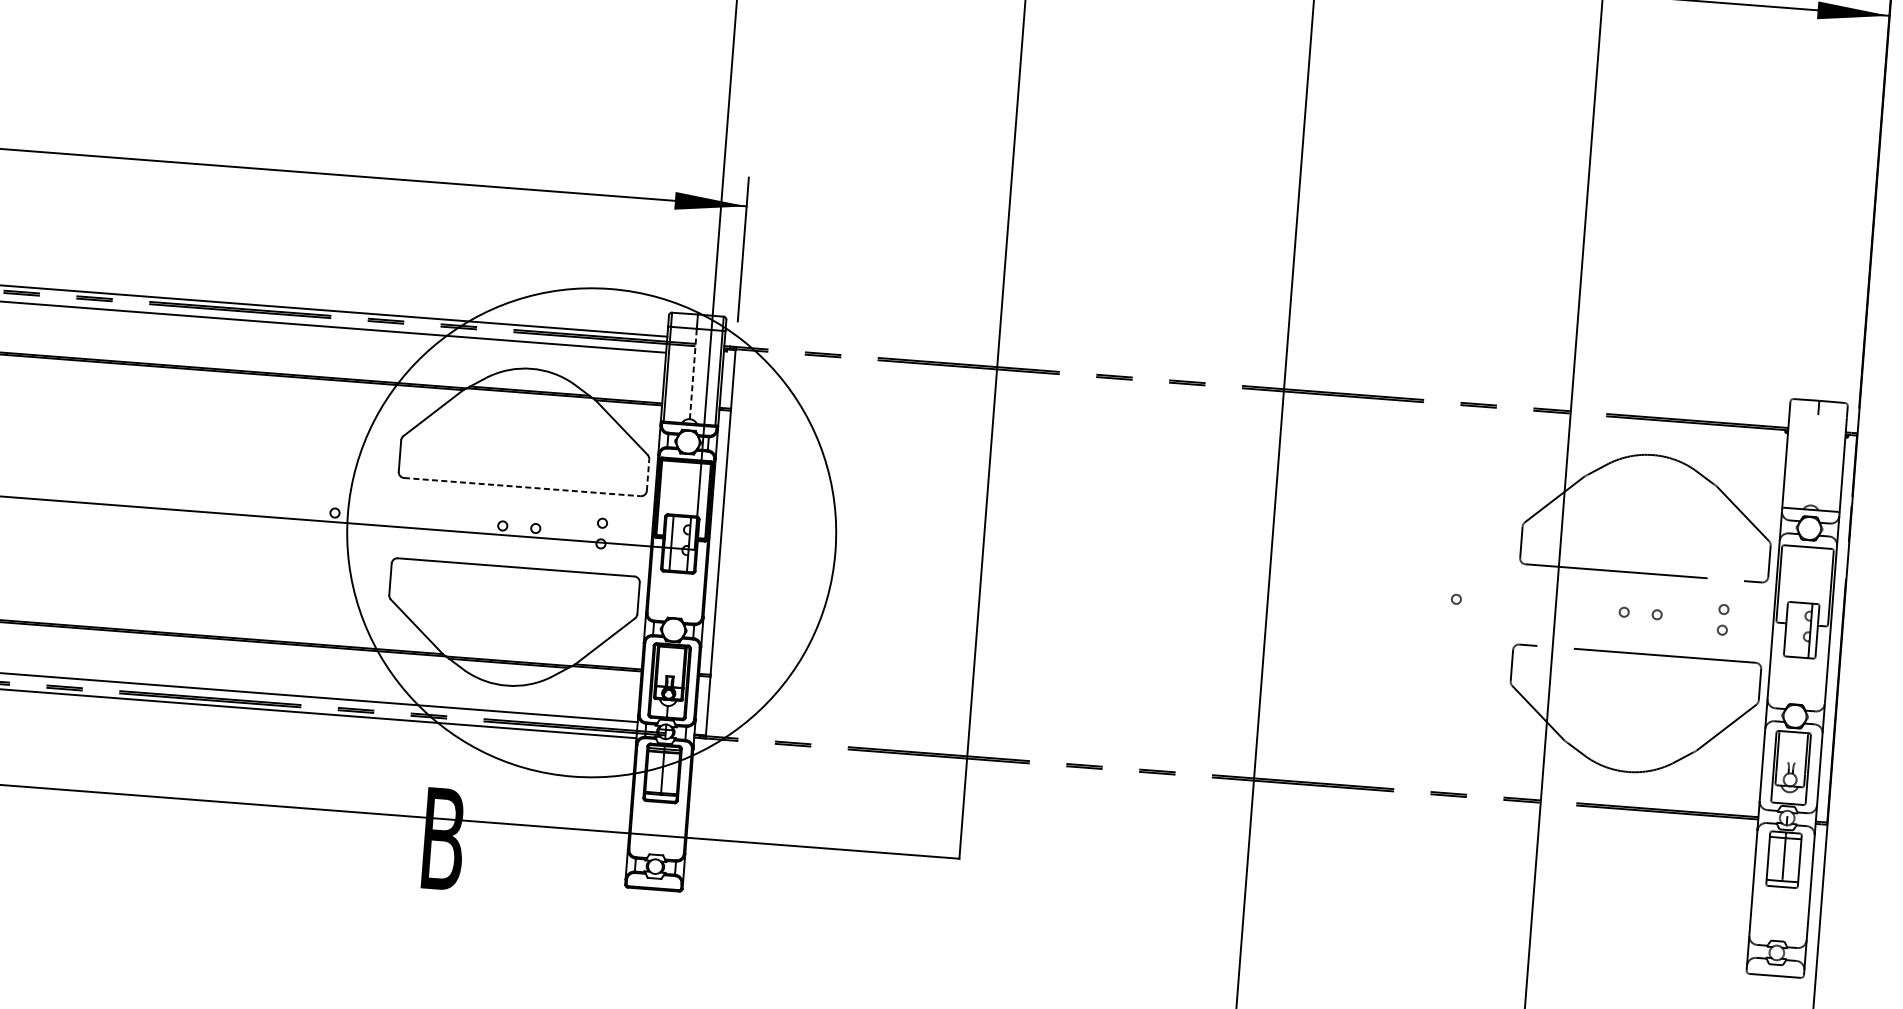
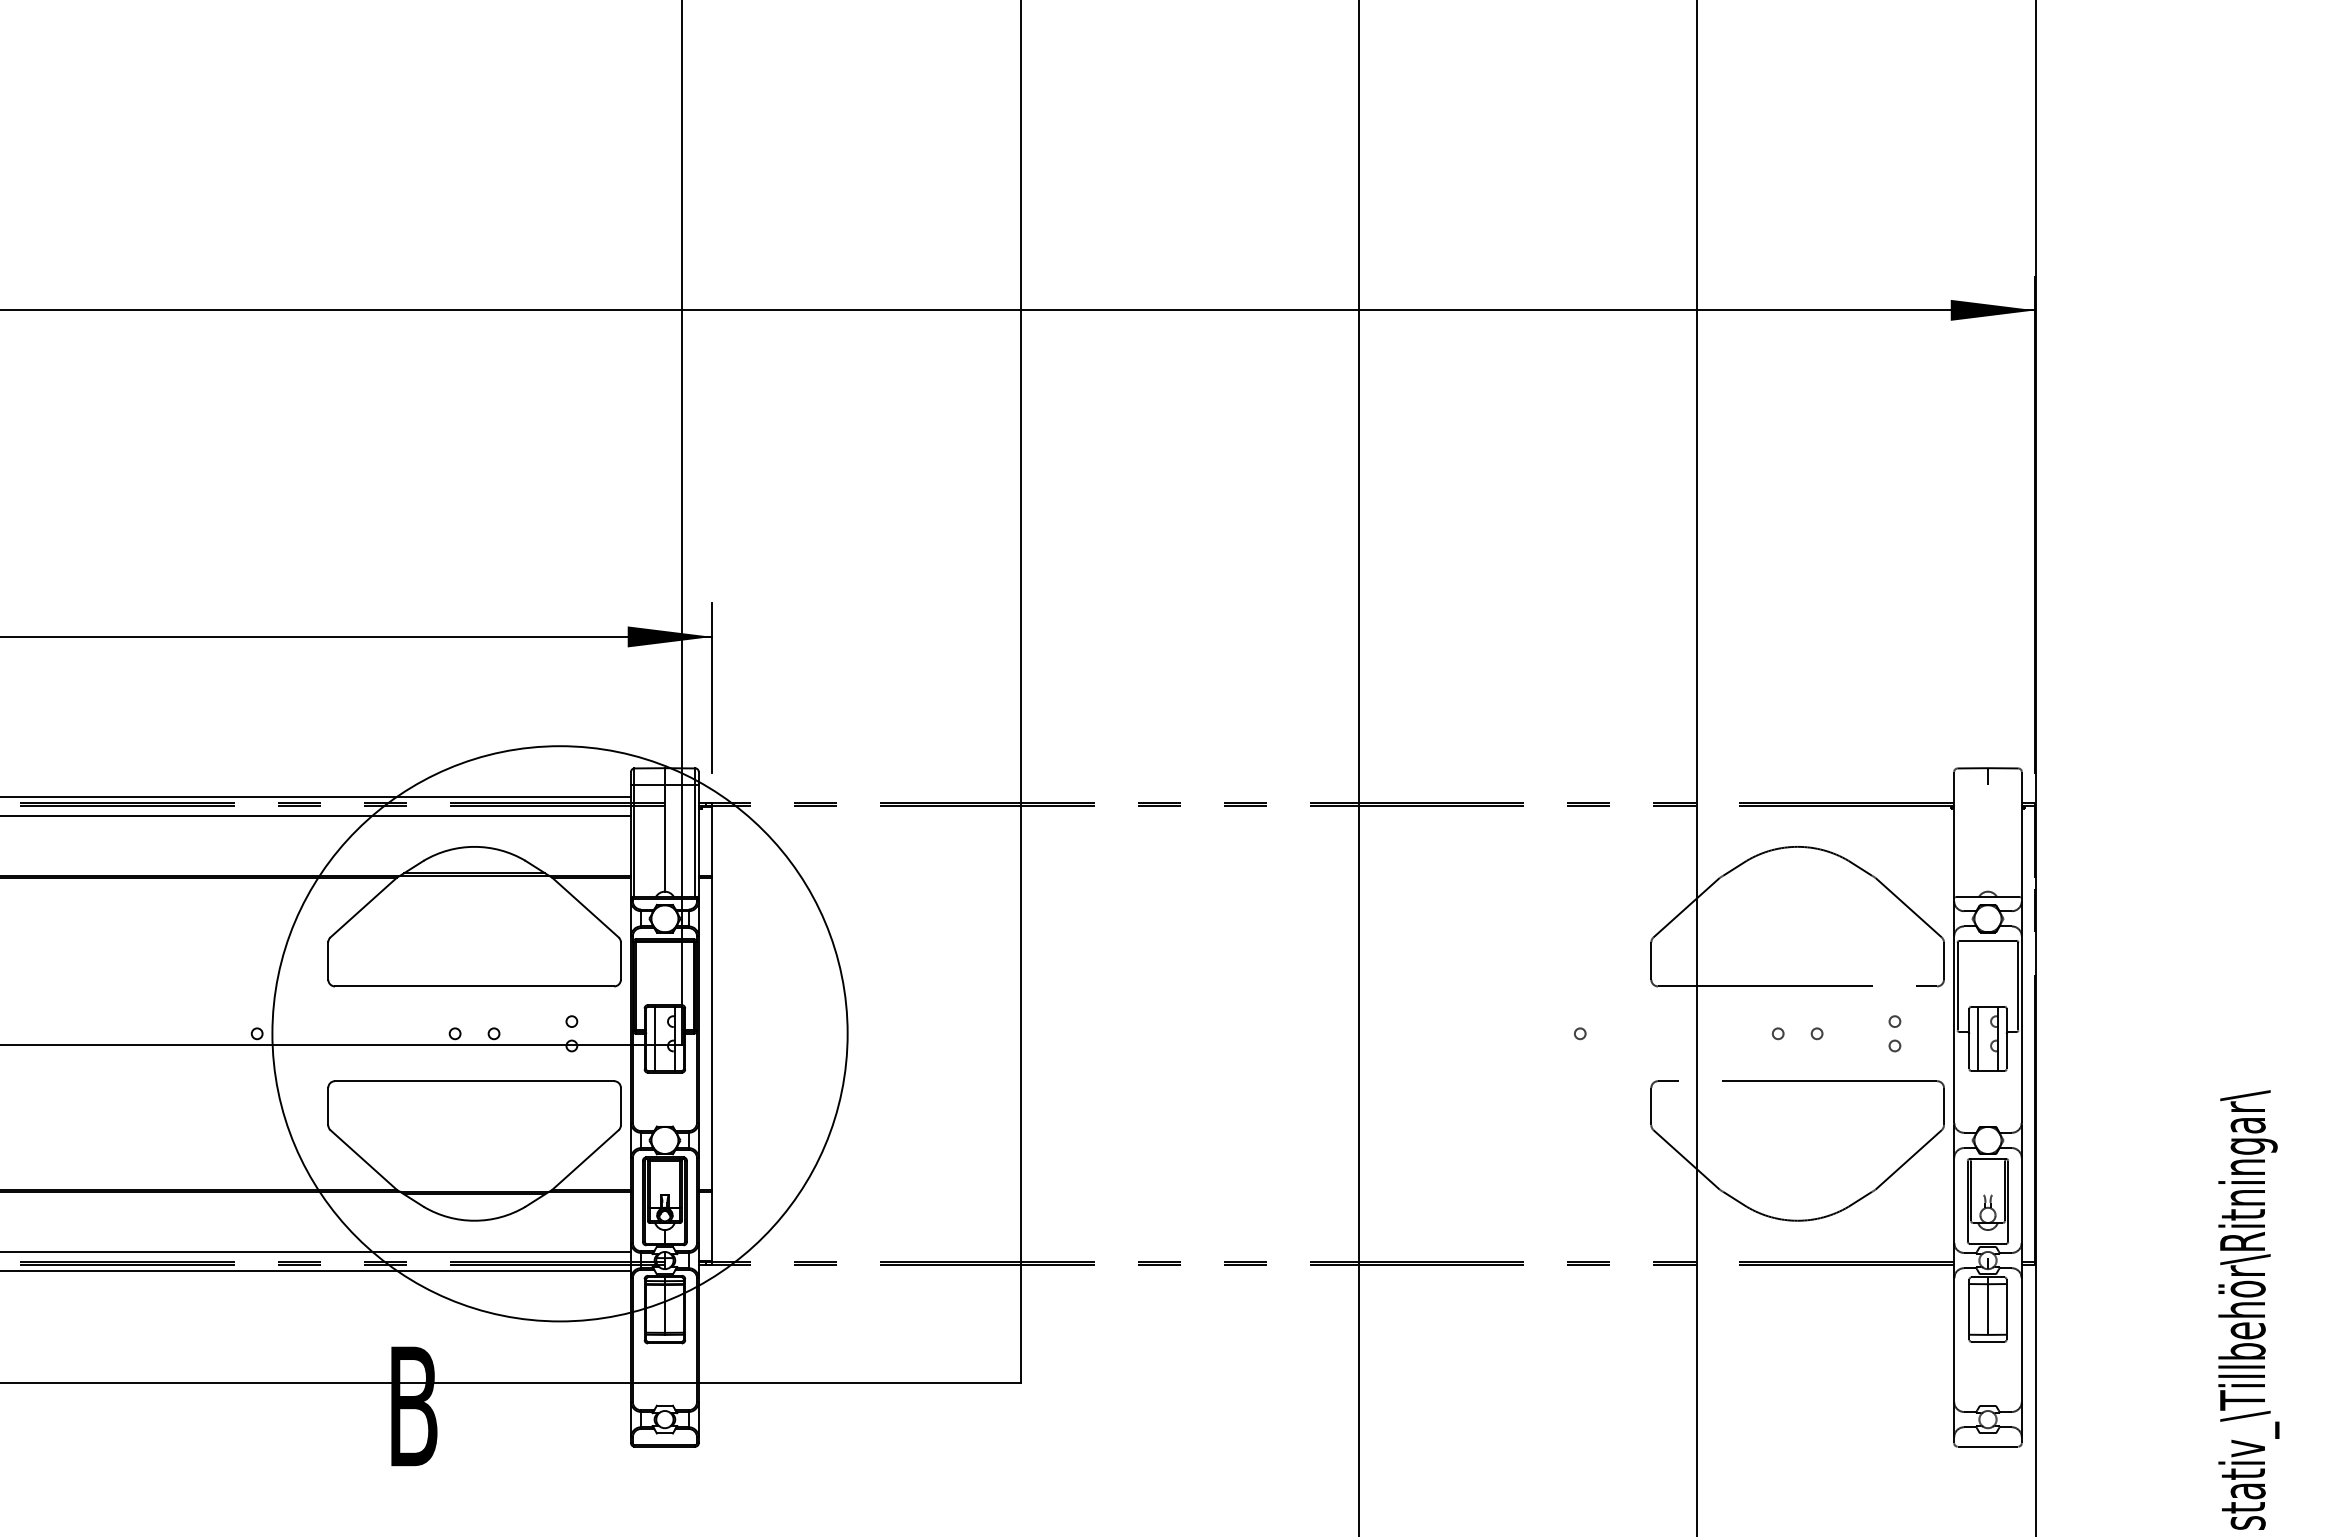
line: (693, 373) -> (664, 837), dashed -> solid
line: (647, 475) -> (620, 961), dashed -> solid
line: (522, 487) -> (474, 986), dashed -> solid
line: (1792, 629) -> (1977, 1038), added

